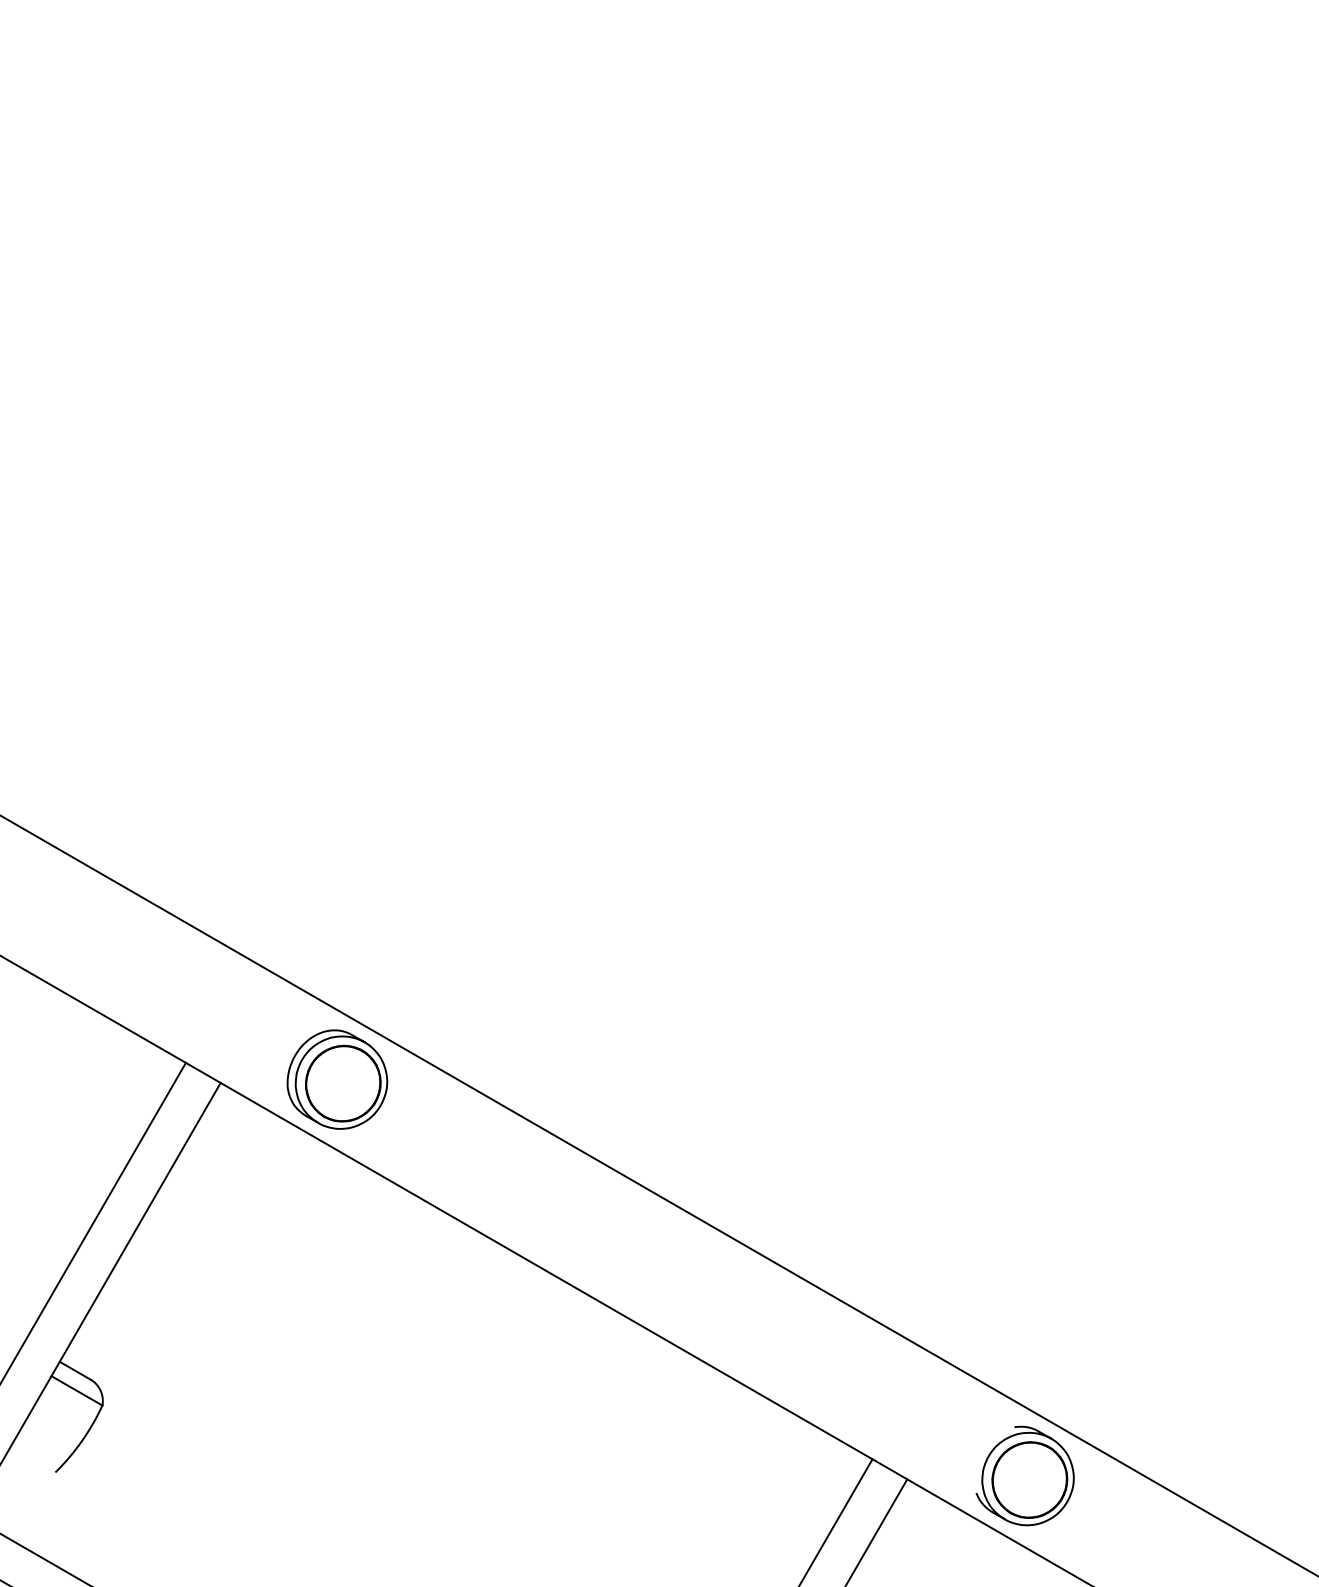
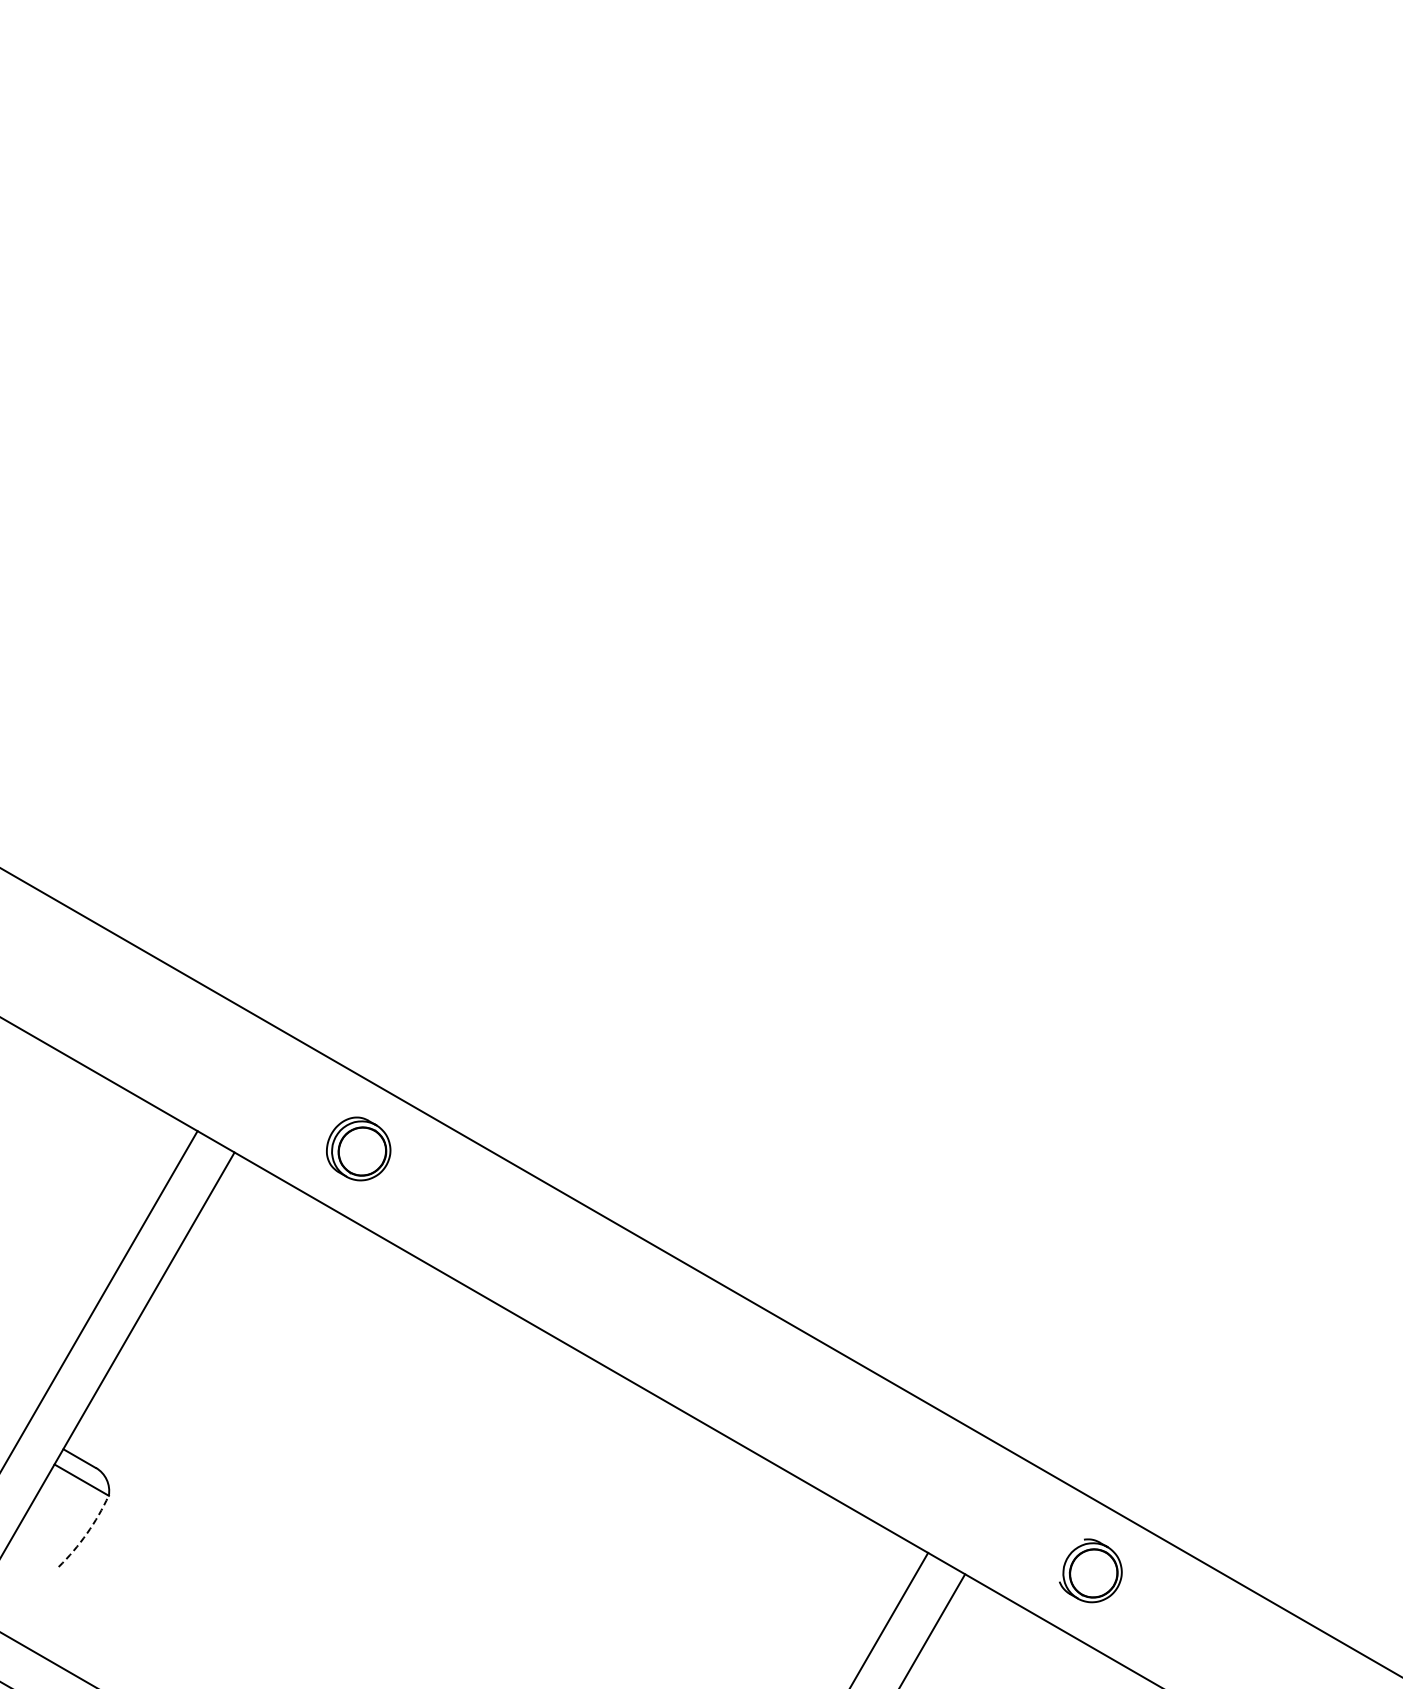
part: (337, 1079) -> (358, 1148), size x0.6
arc: (81, 1441) -> (86, 1533), solid -> dashed
part: (1025, 1475) -> (1090, 1570), size x0.6

